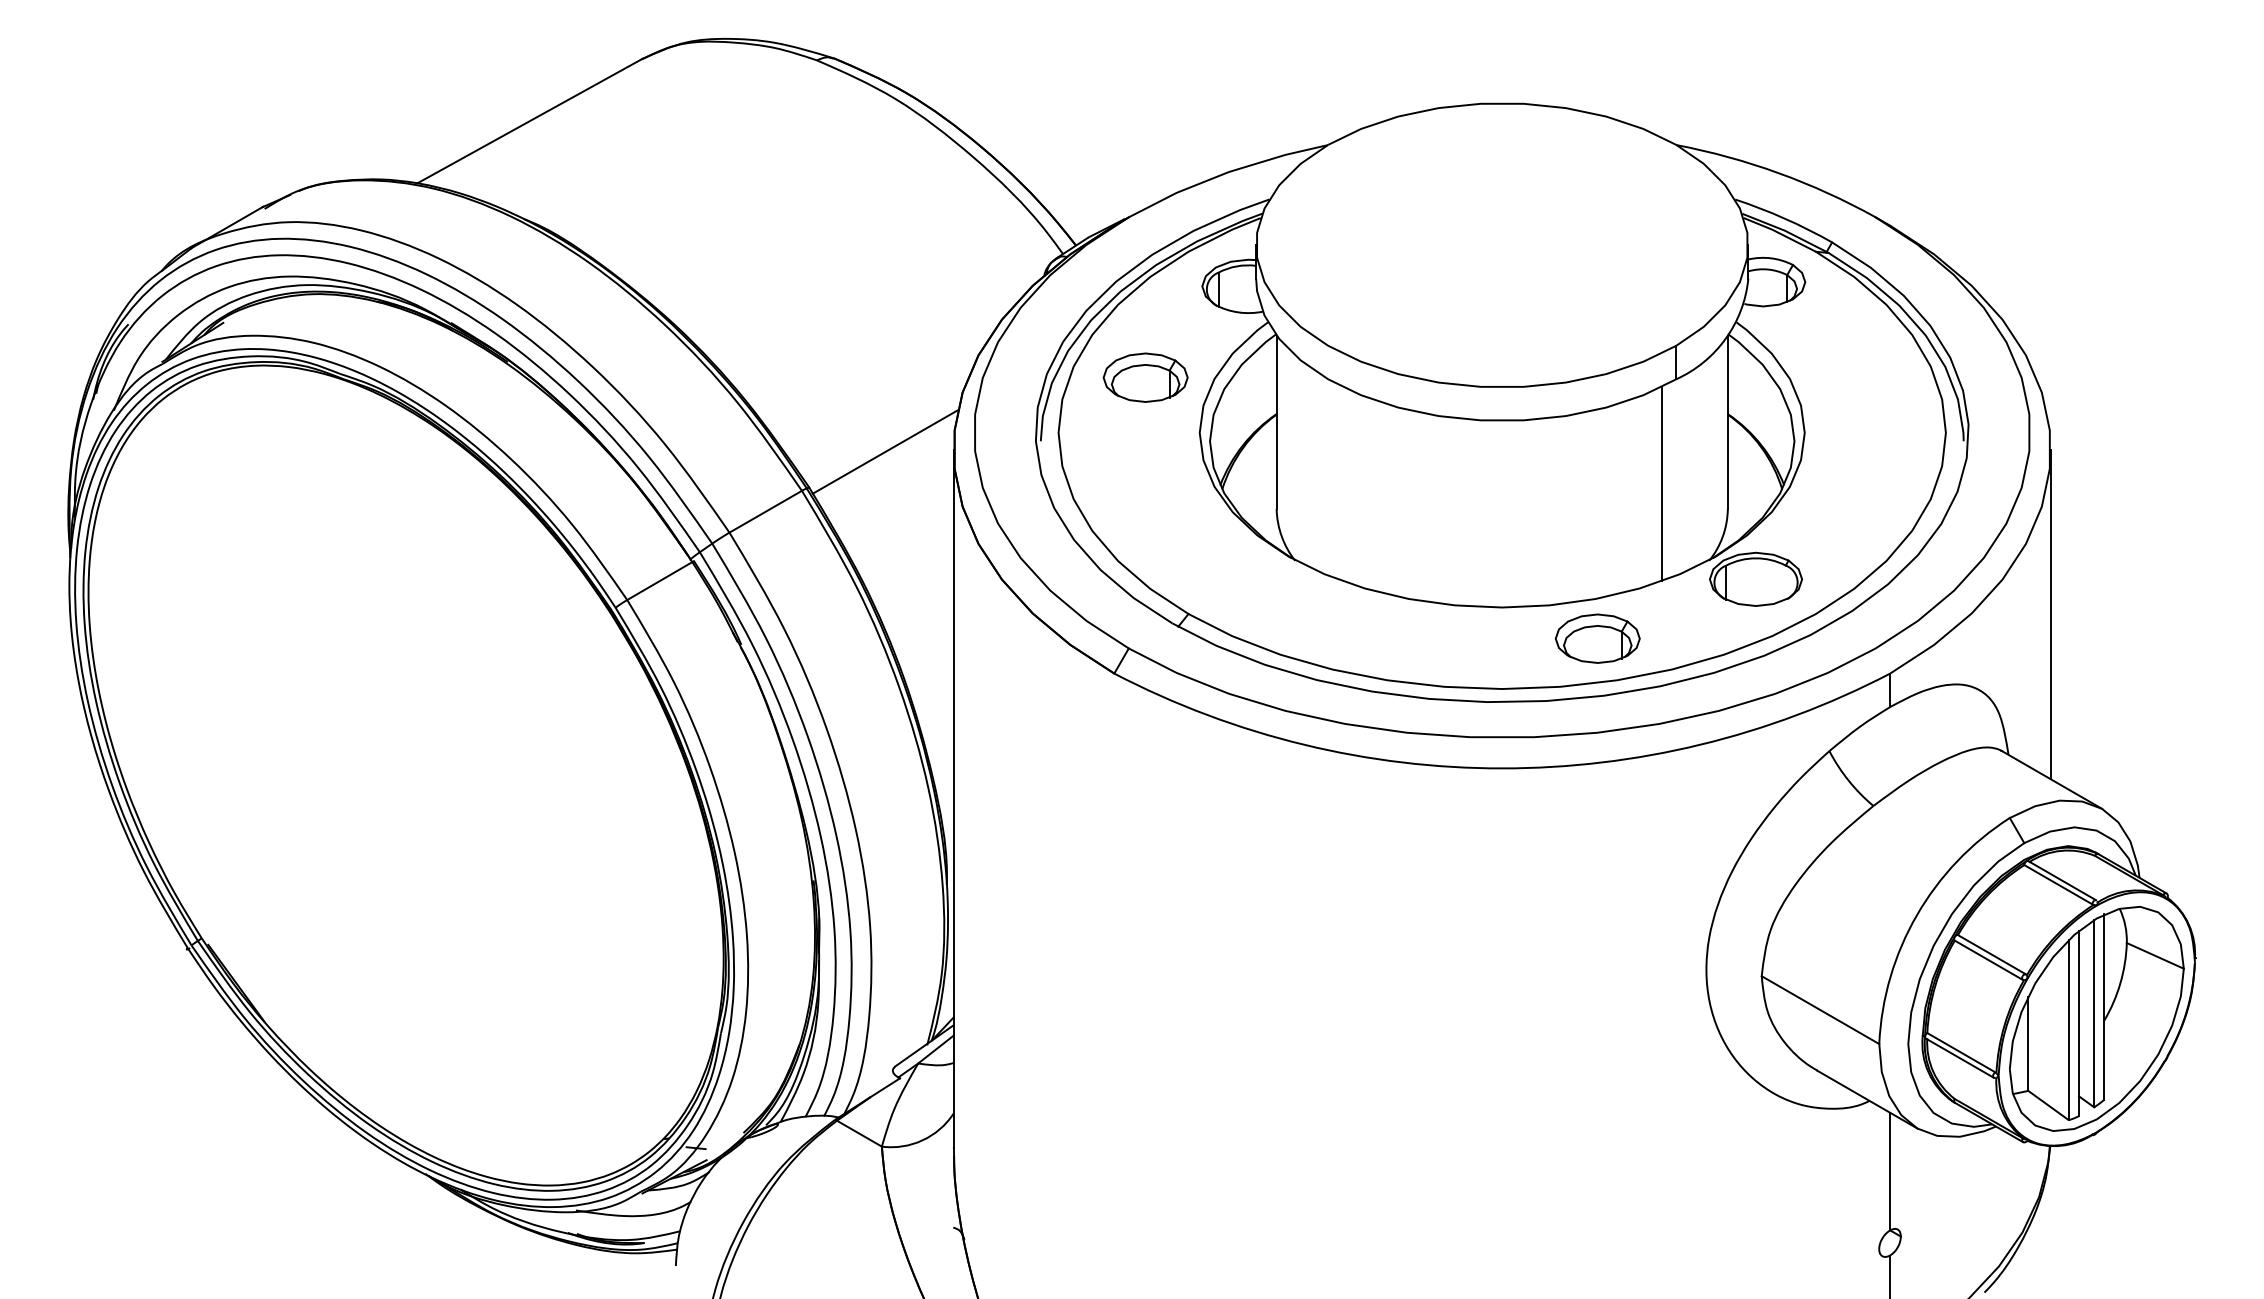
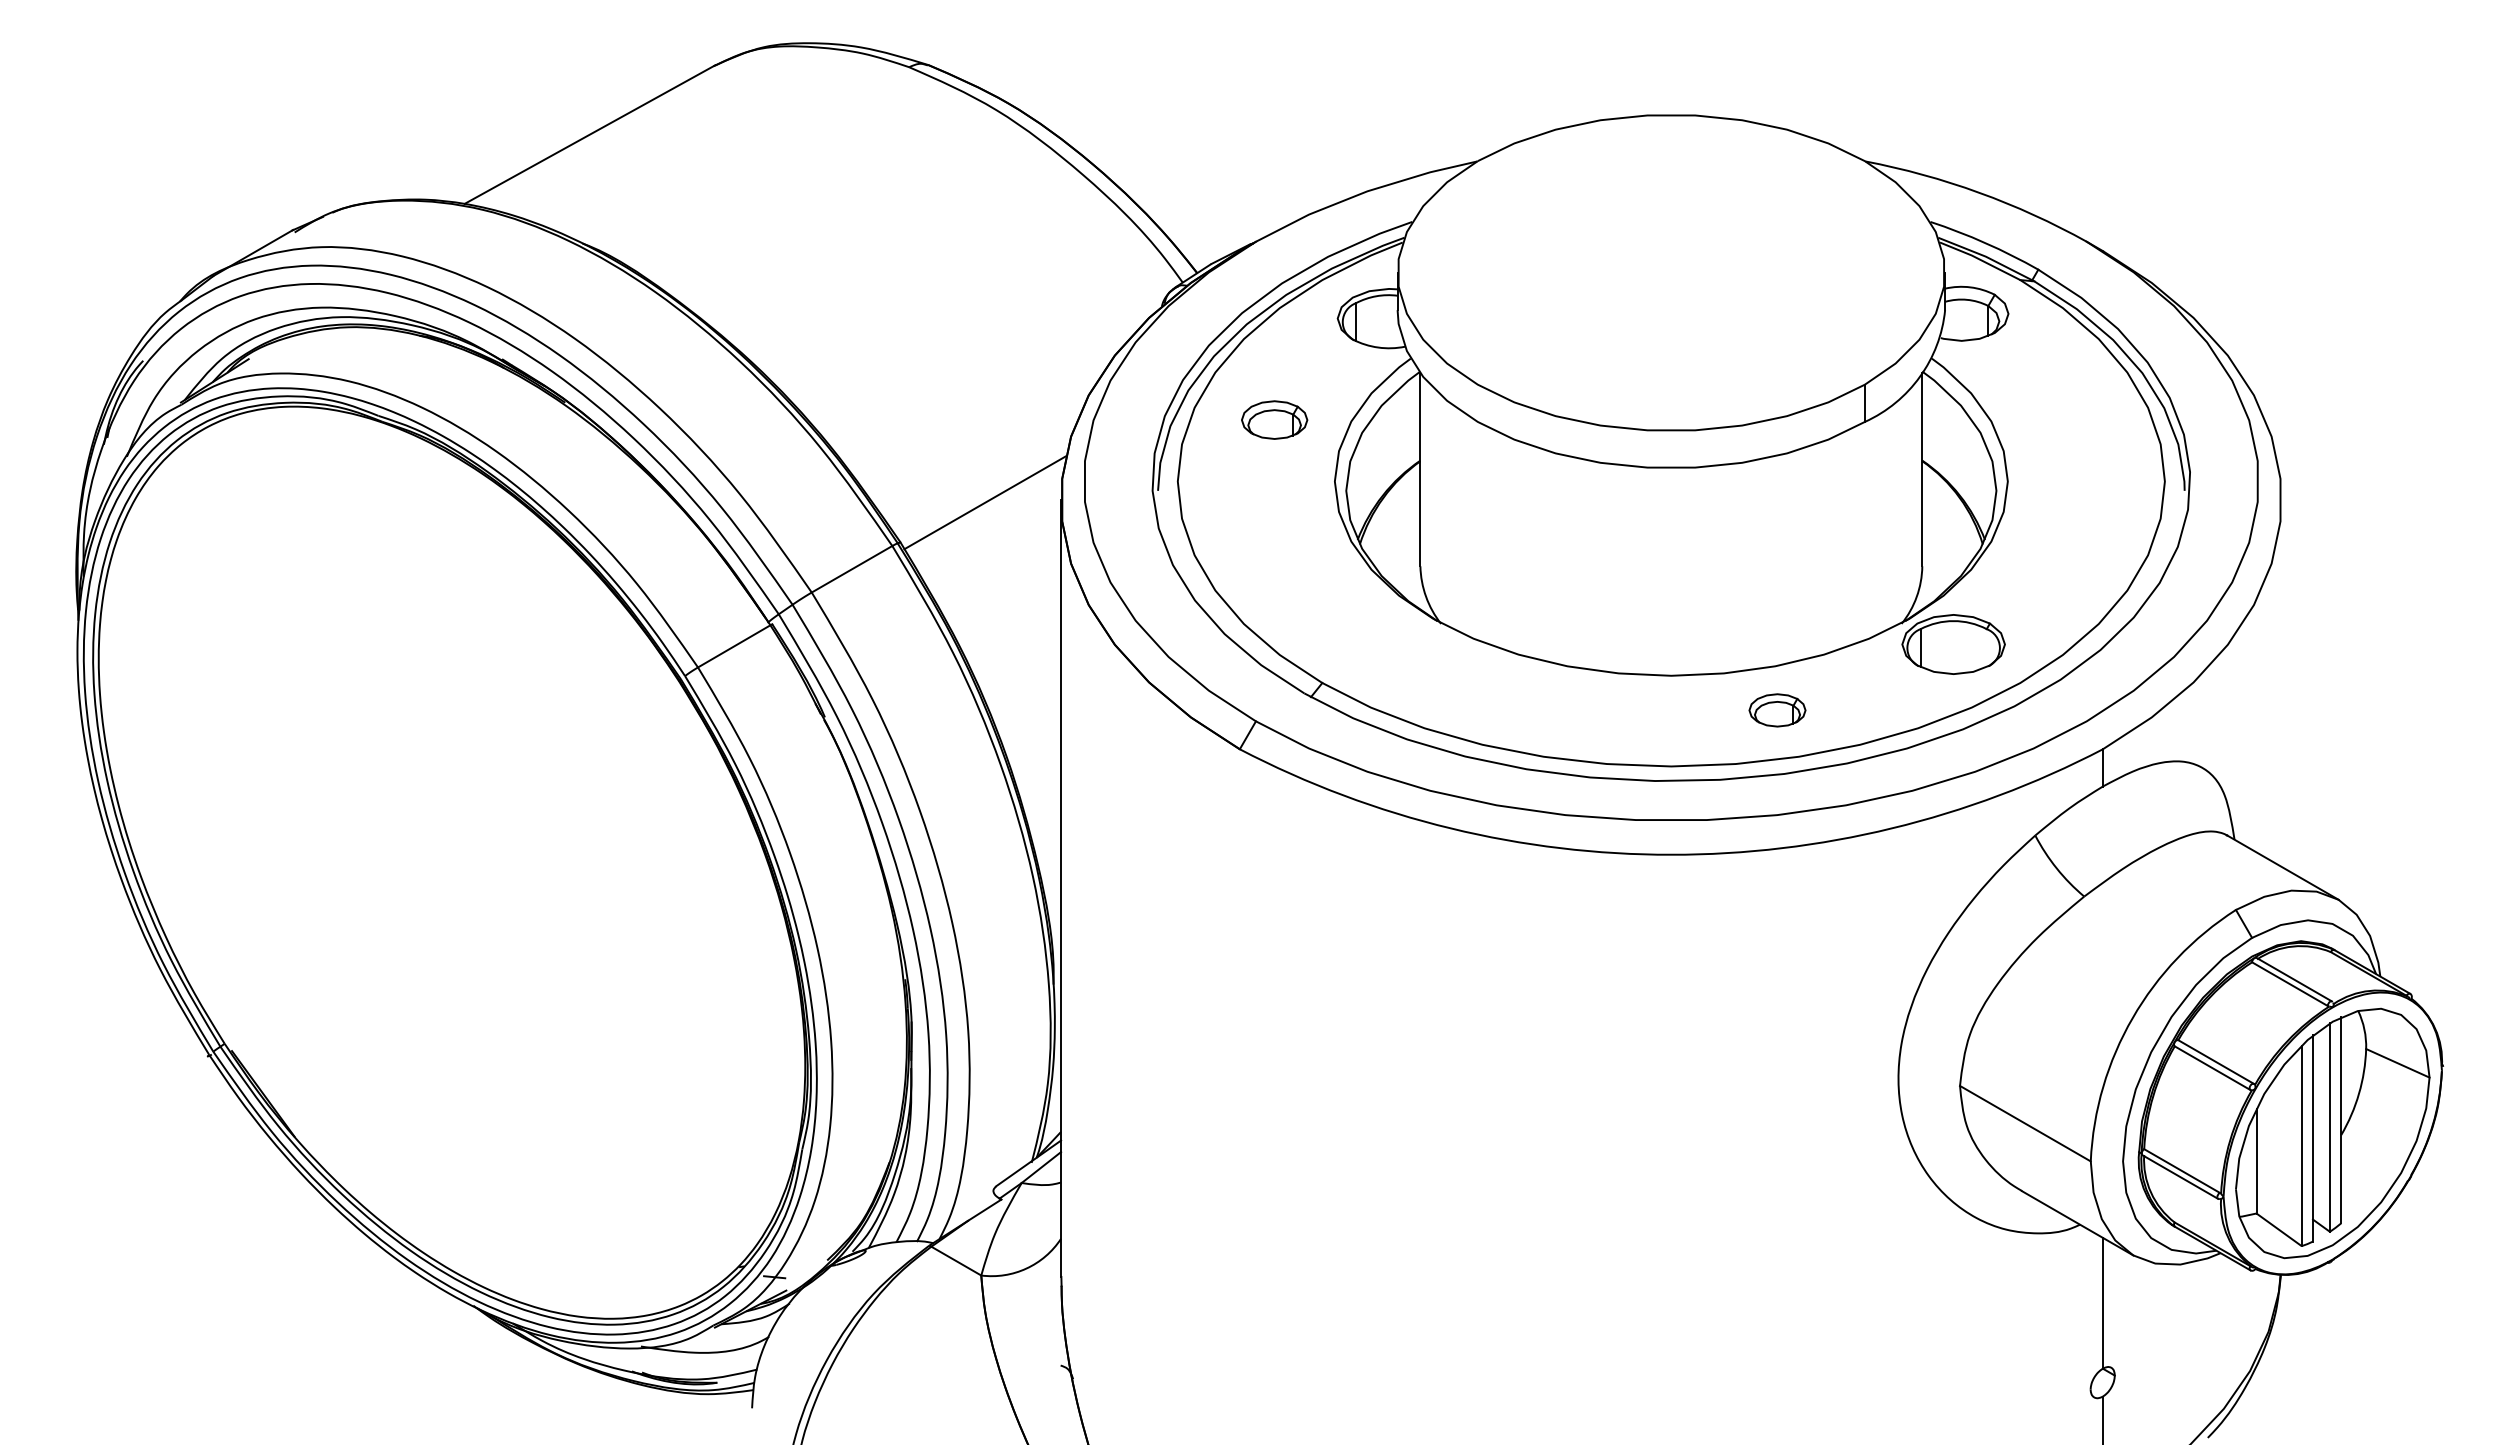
part: (1145, 377) -> (1274, 419), size x0.7
line: (1661, 484) -> (1848, 538), removed
line: (2050, 614) -> (2281, 683), removed
part: (1597, 638) -> (1777, 710), size x0.6

